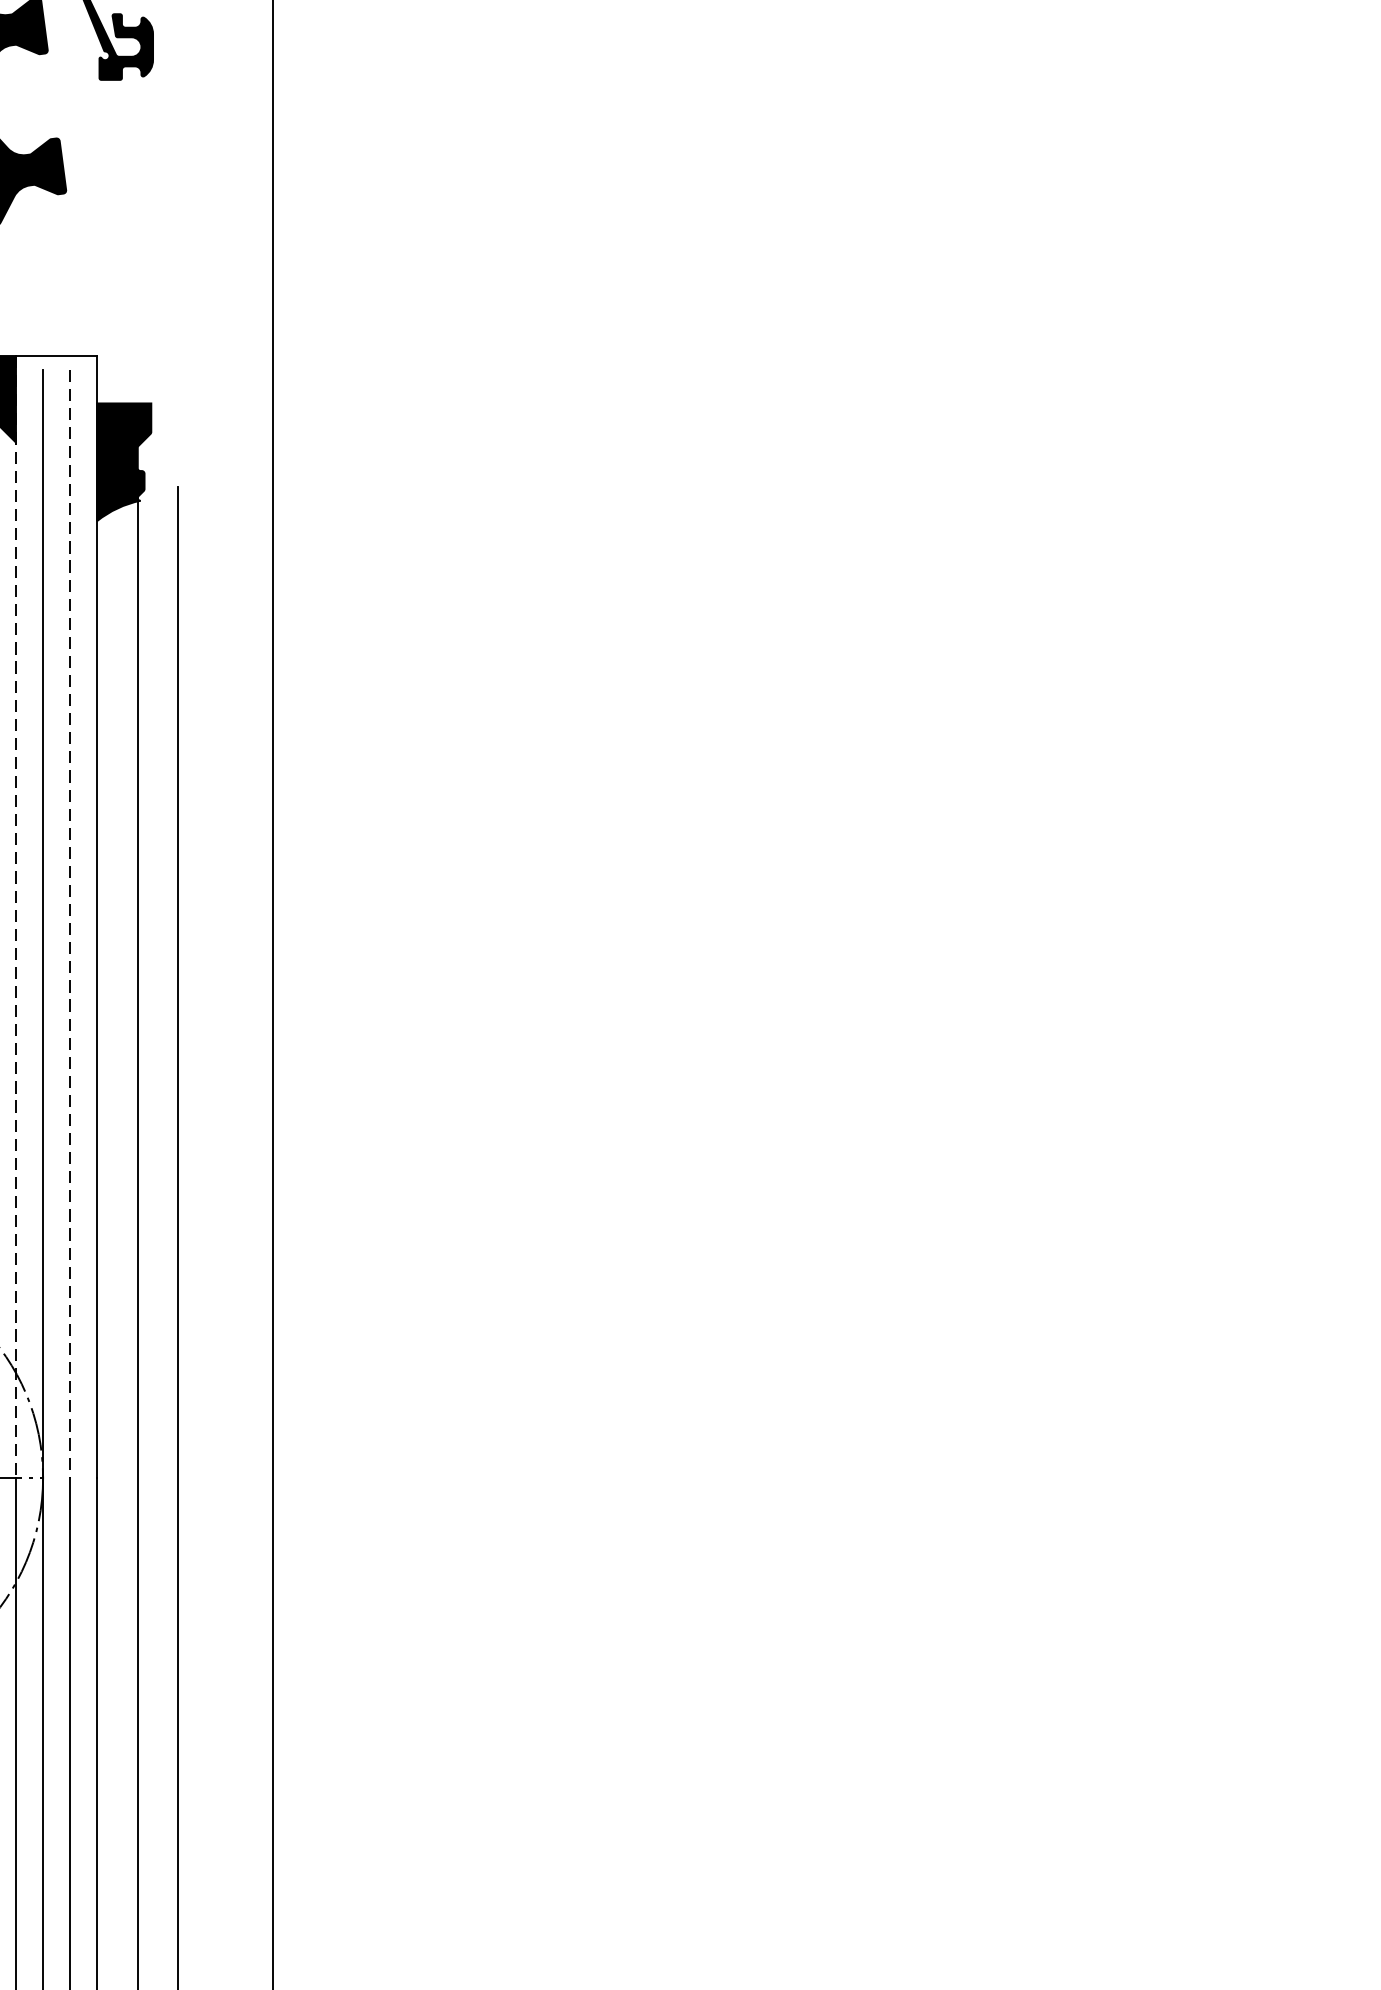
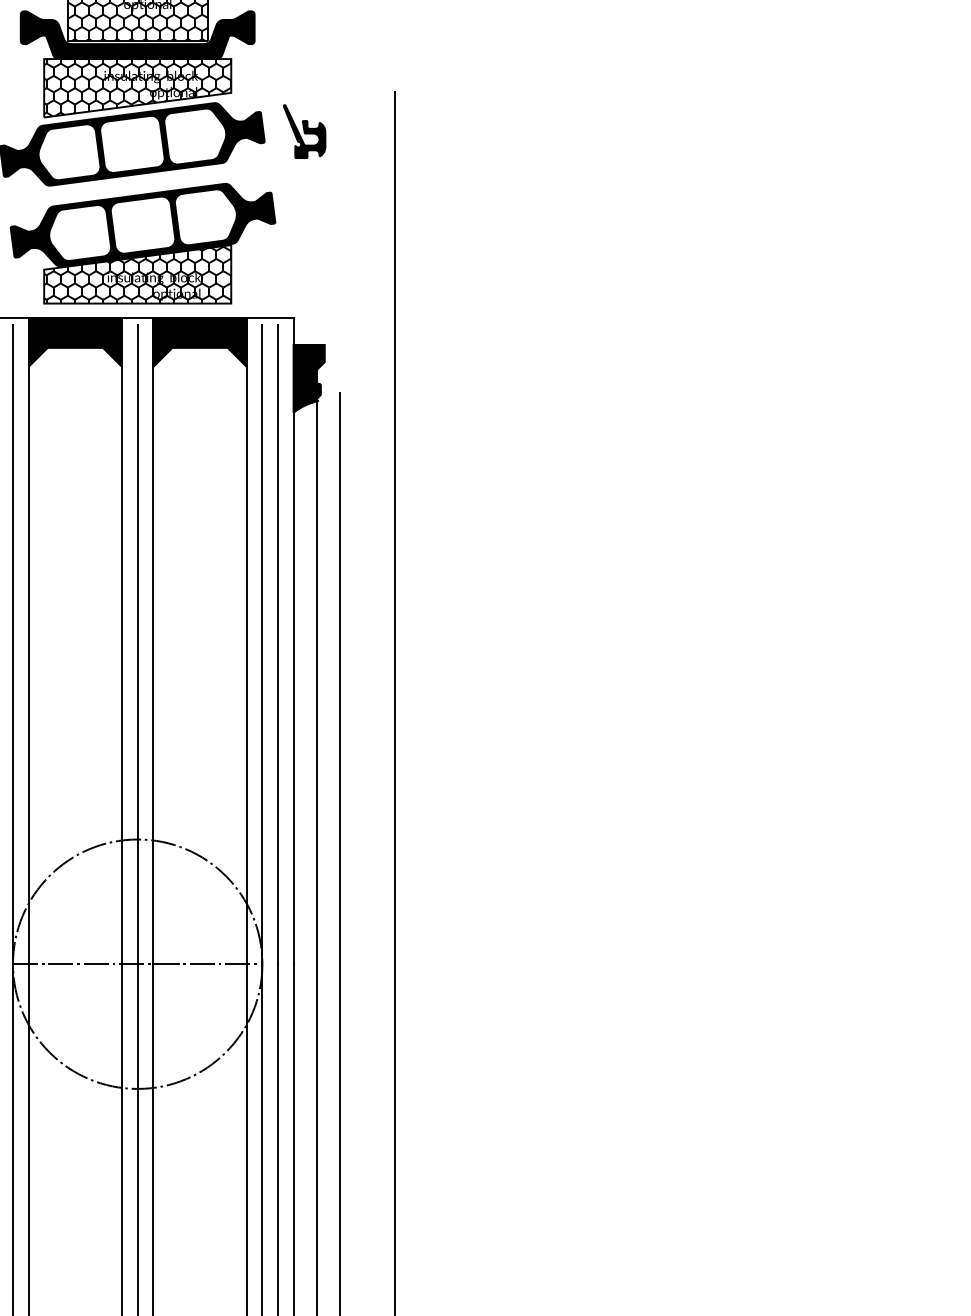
line: (15, 917) -> (246, 641), dashed -> solid
line: (70, 924) -> (278, 645), dashed -> solid

